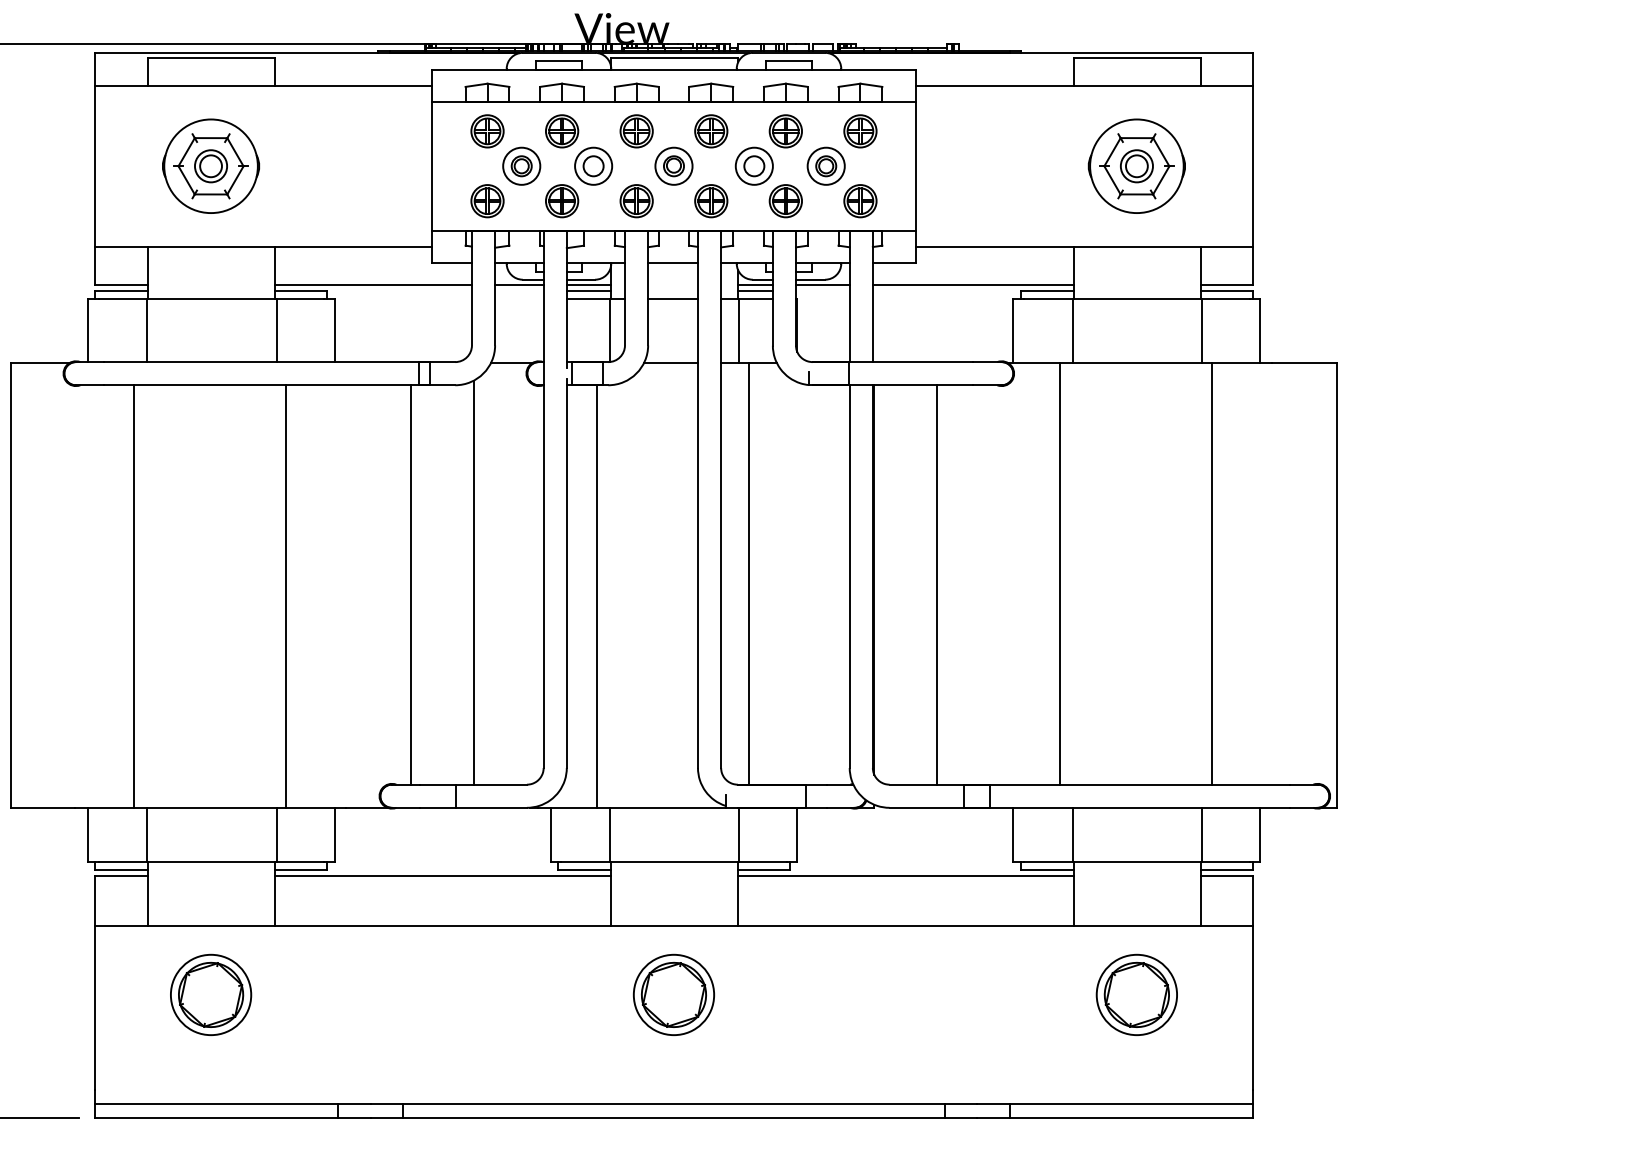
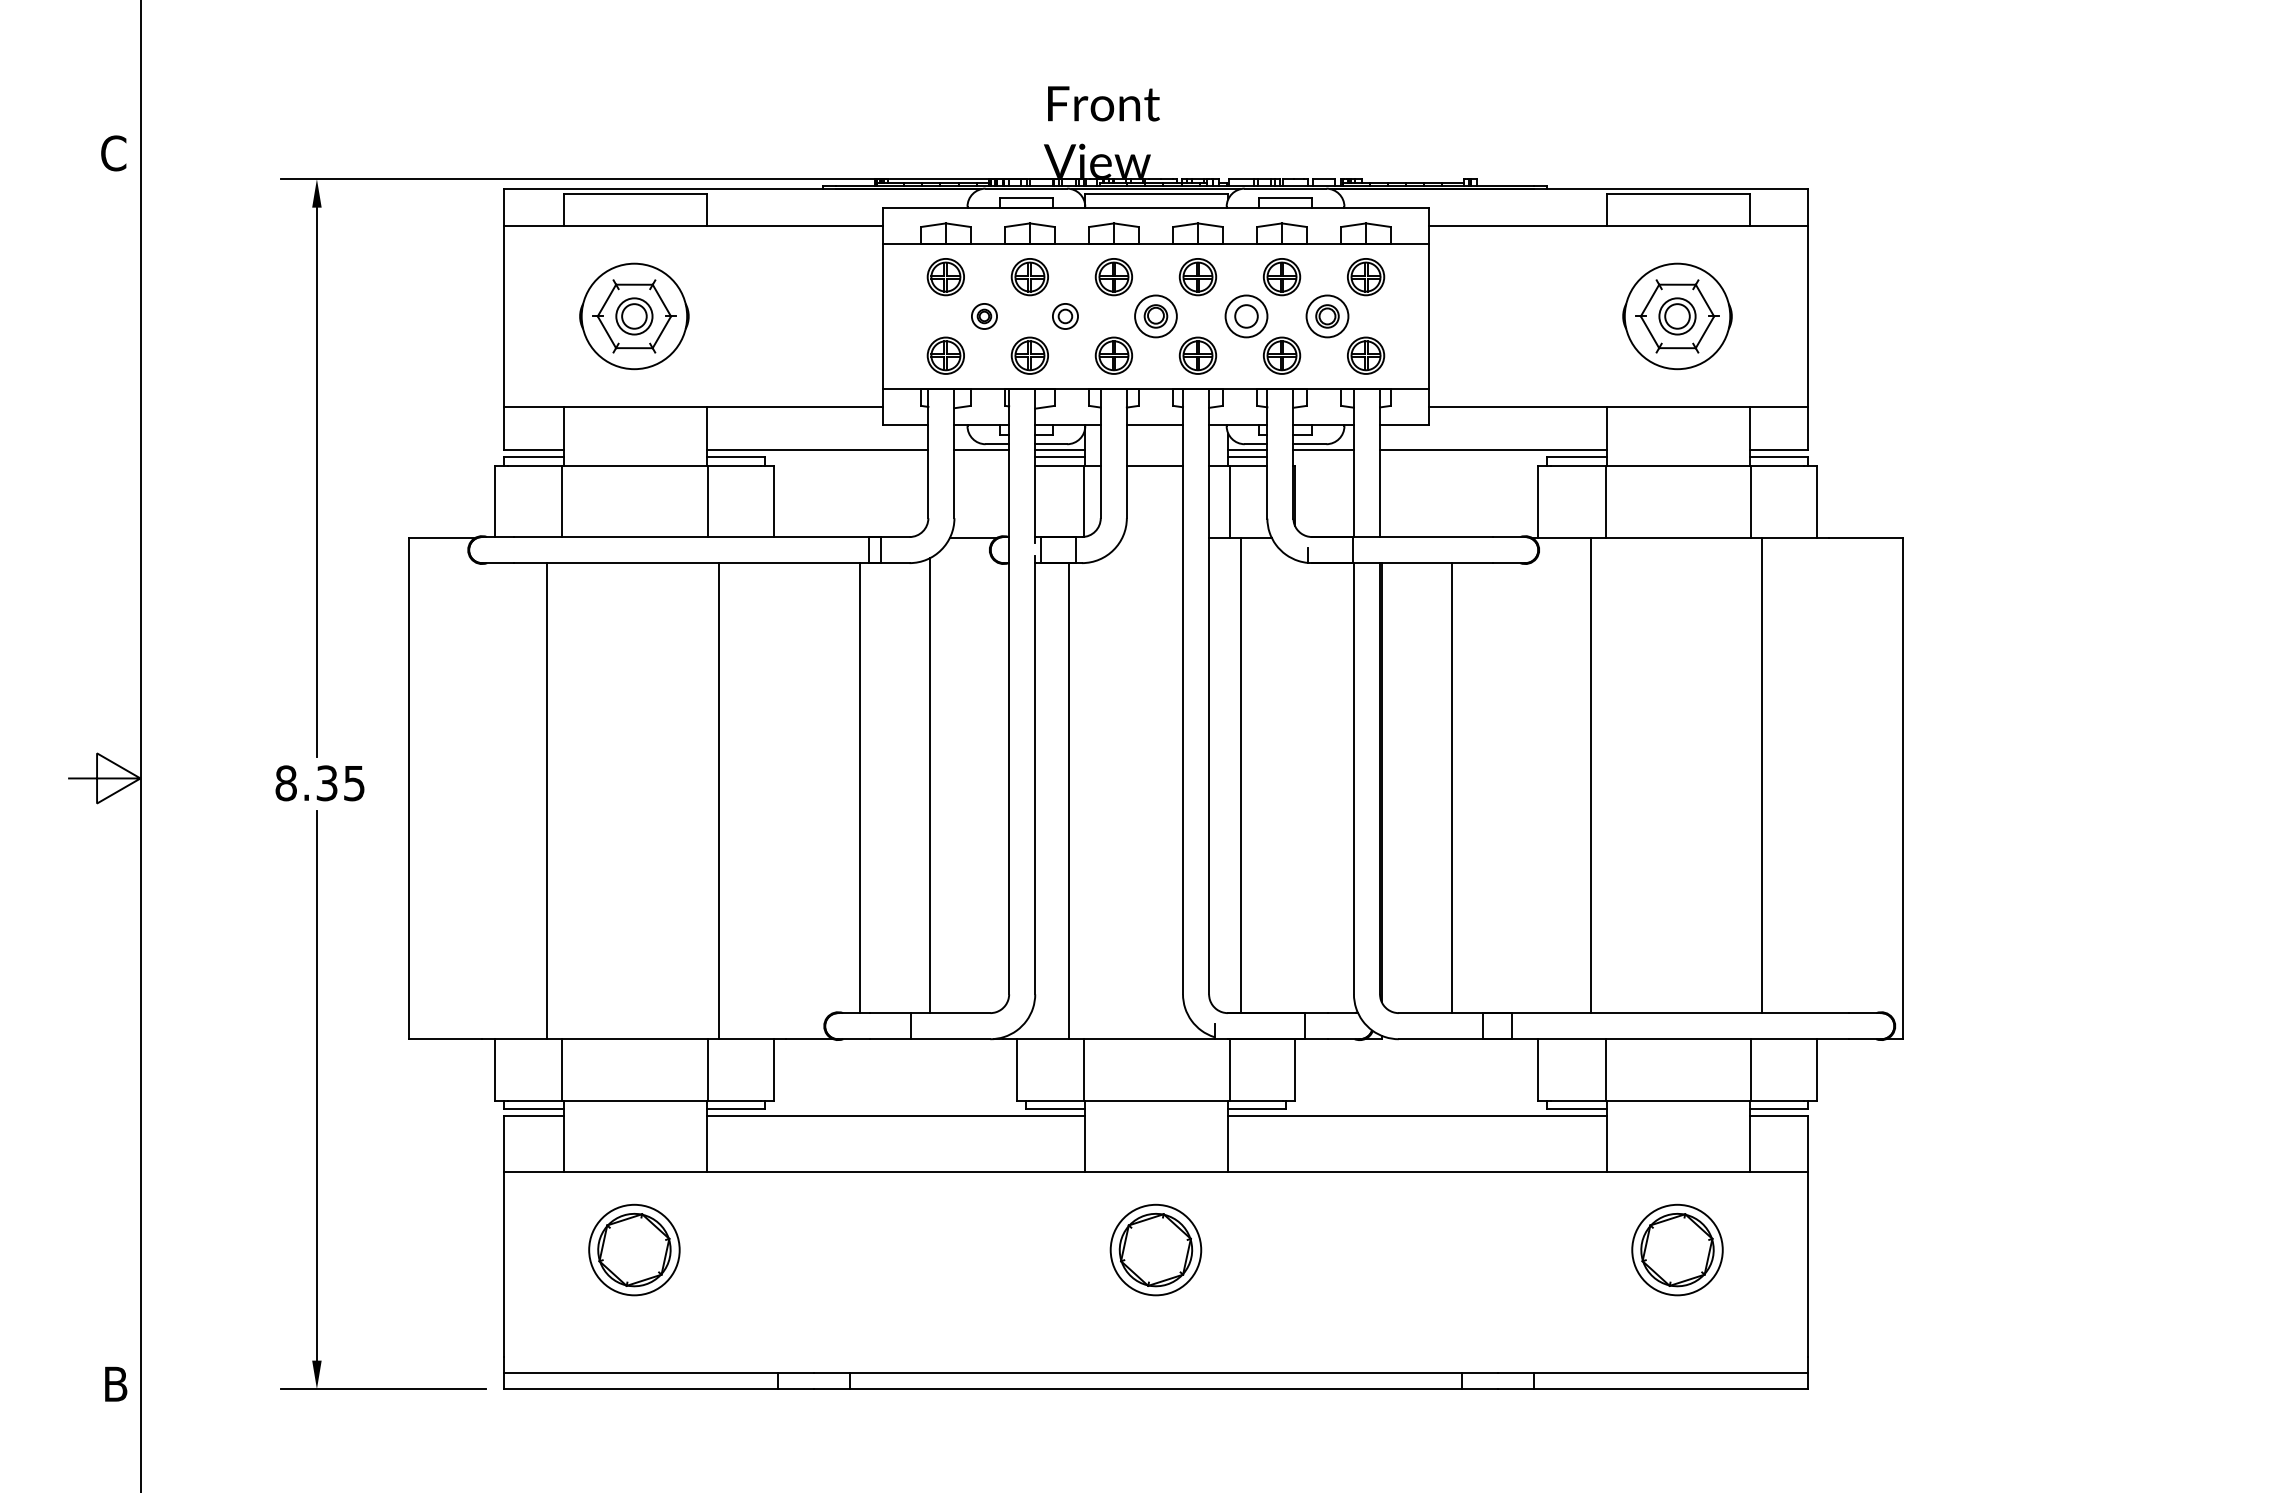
part: (521, 166) -> (984, 316), size x0.6
part: (593, 166) -> (1065, 316), size x0.6
line: (670, 363) -> (1152, 538), removed

